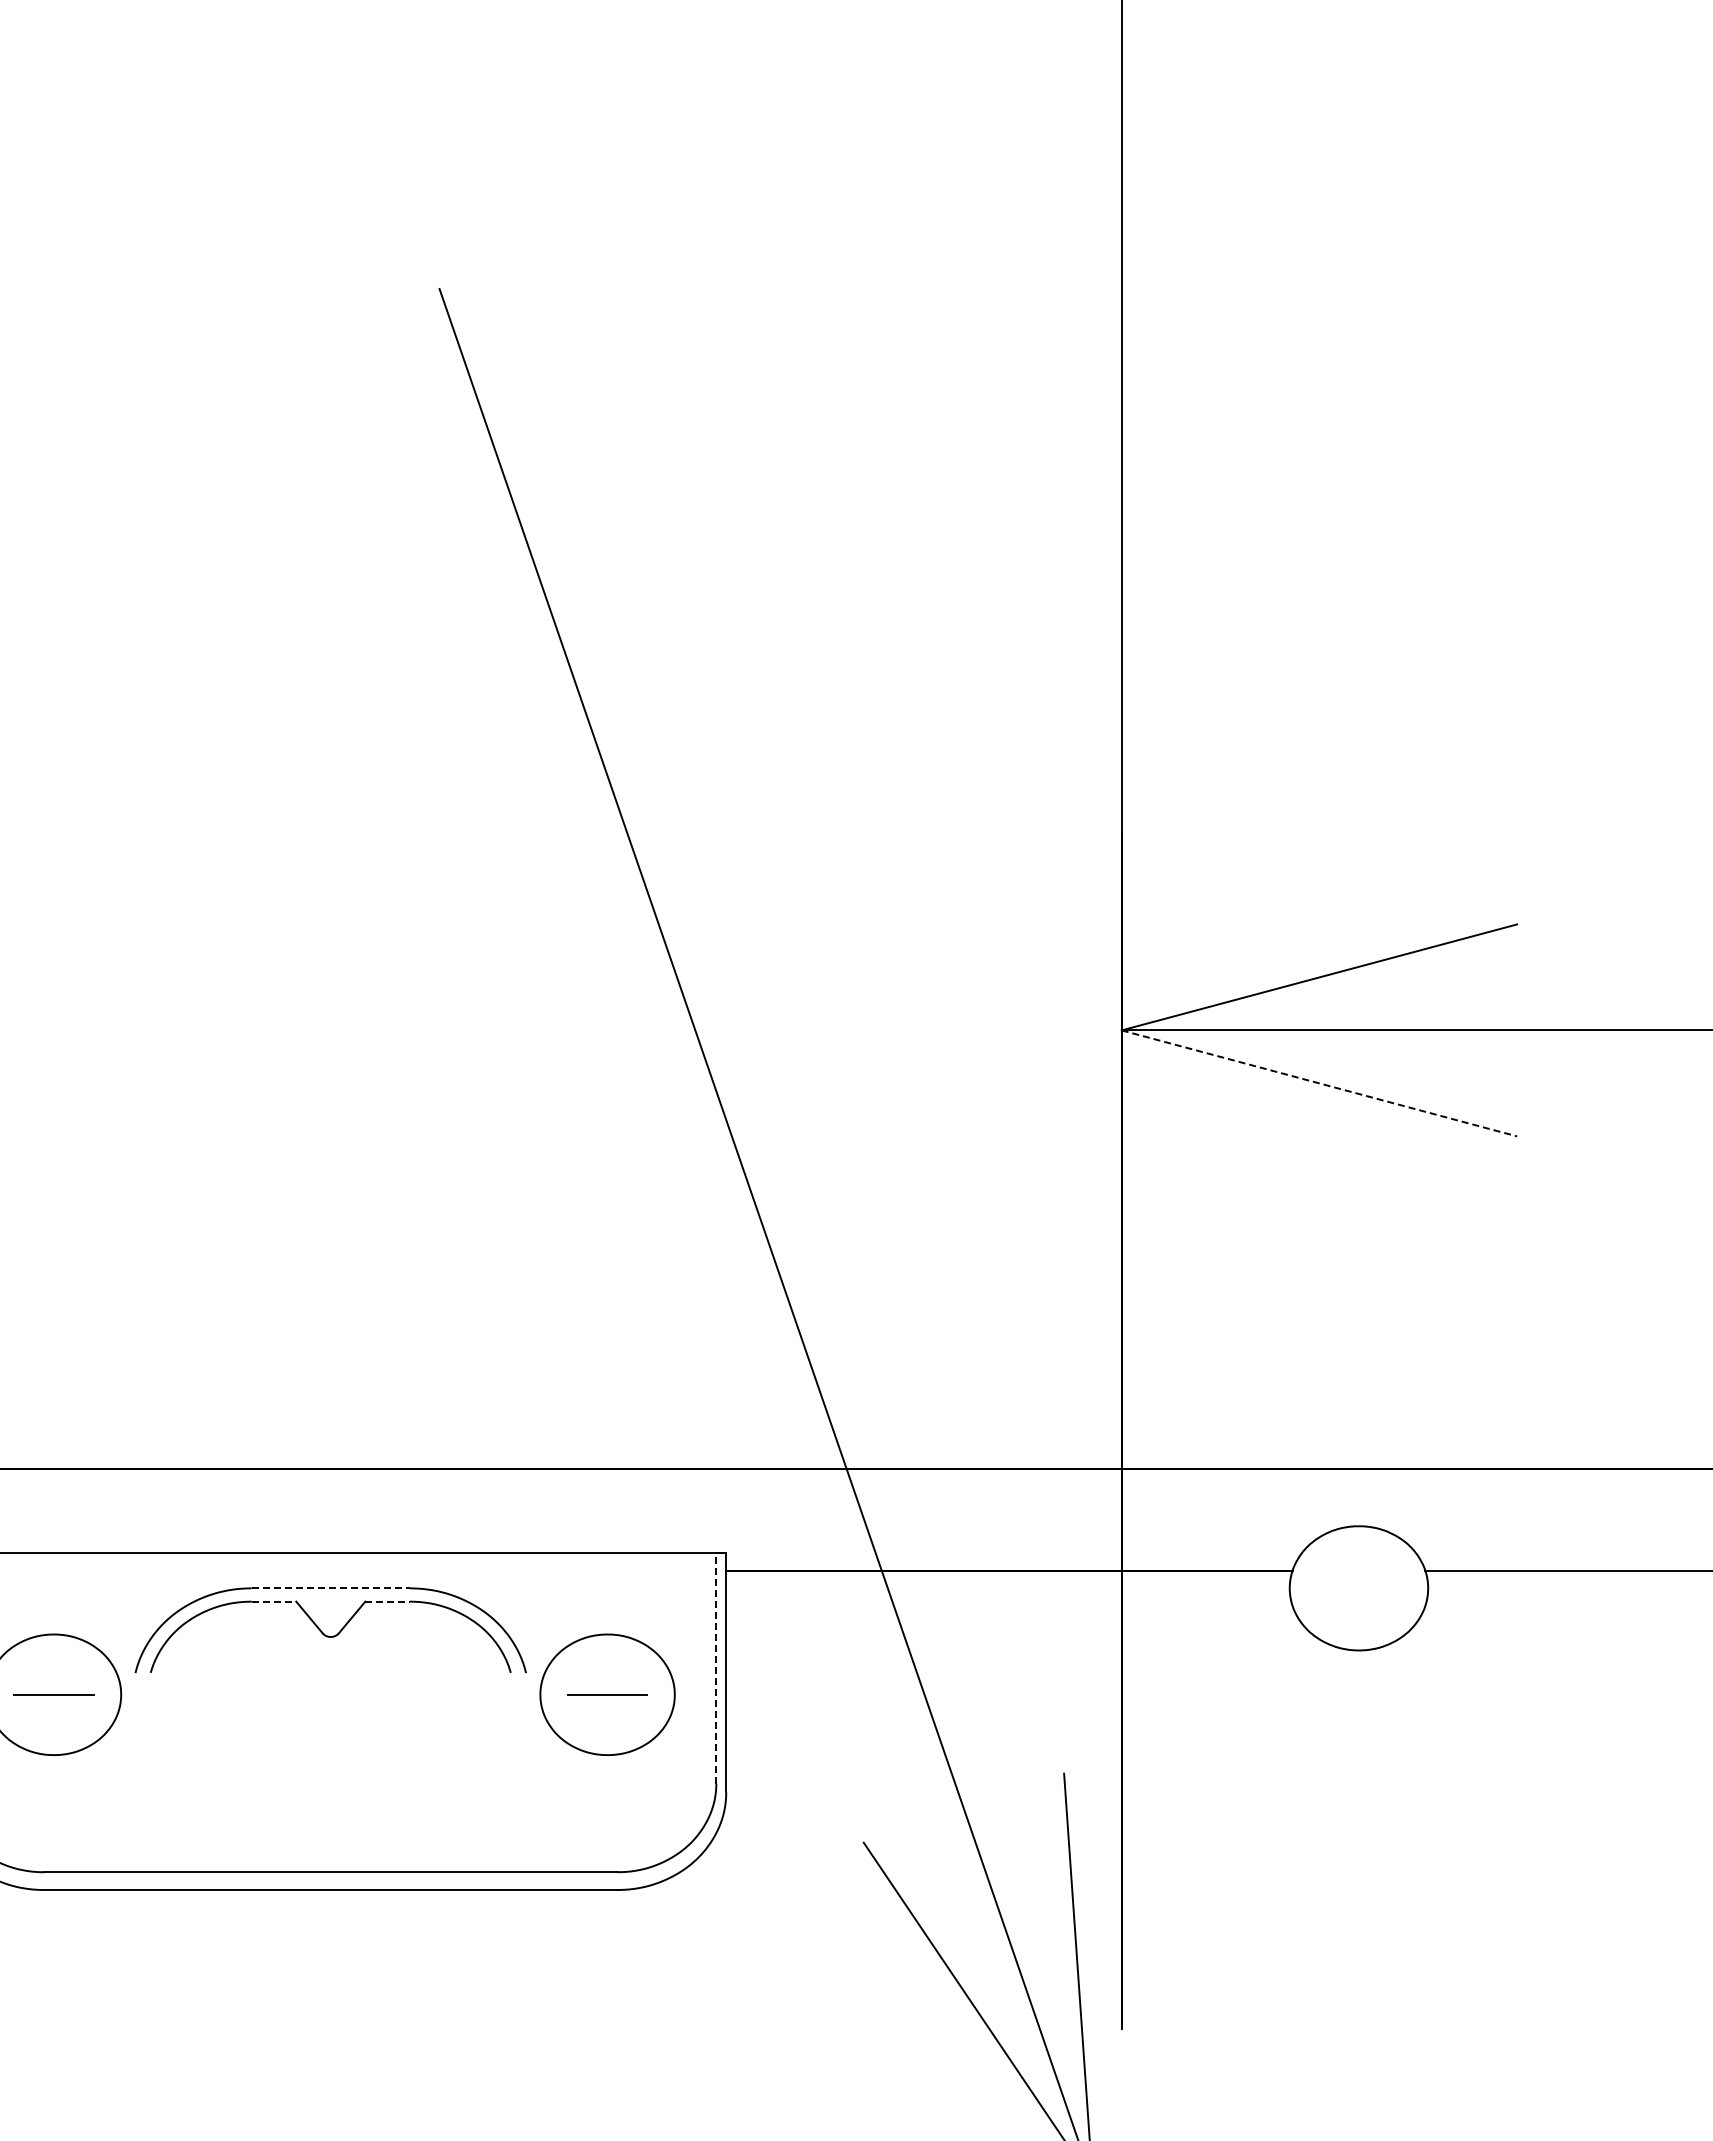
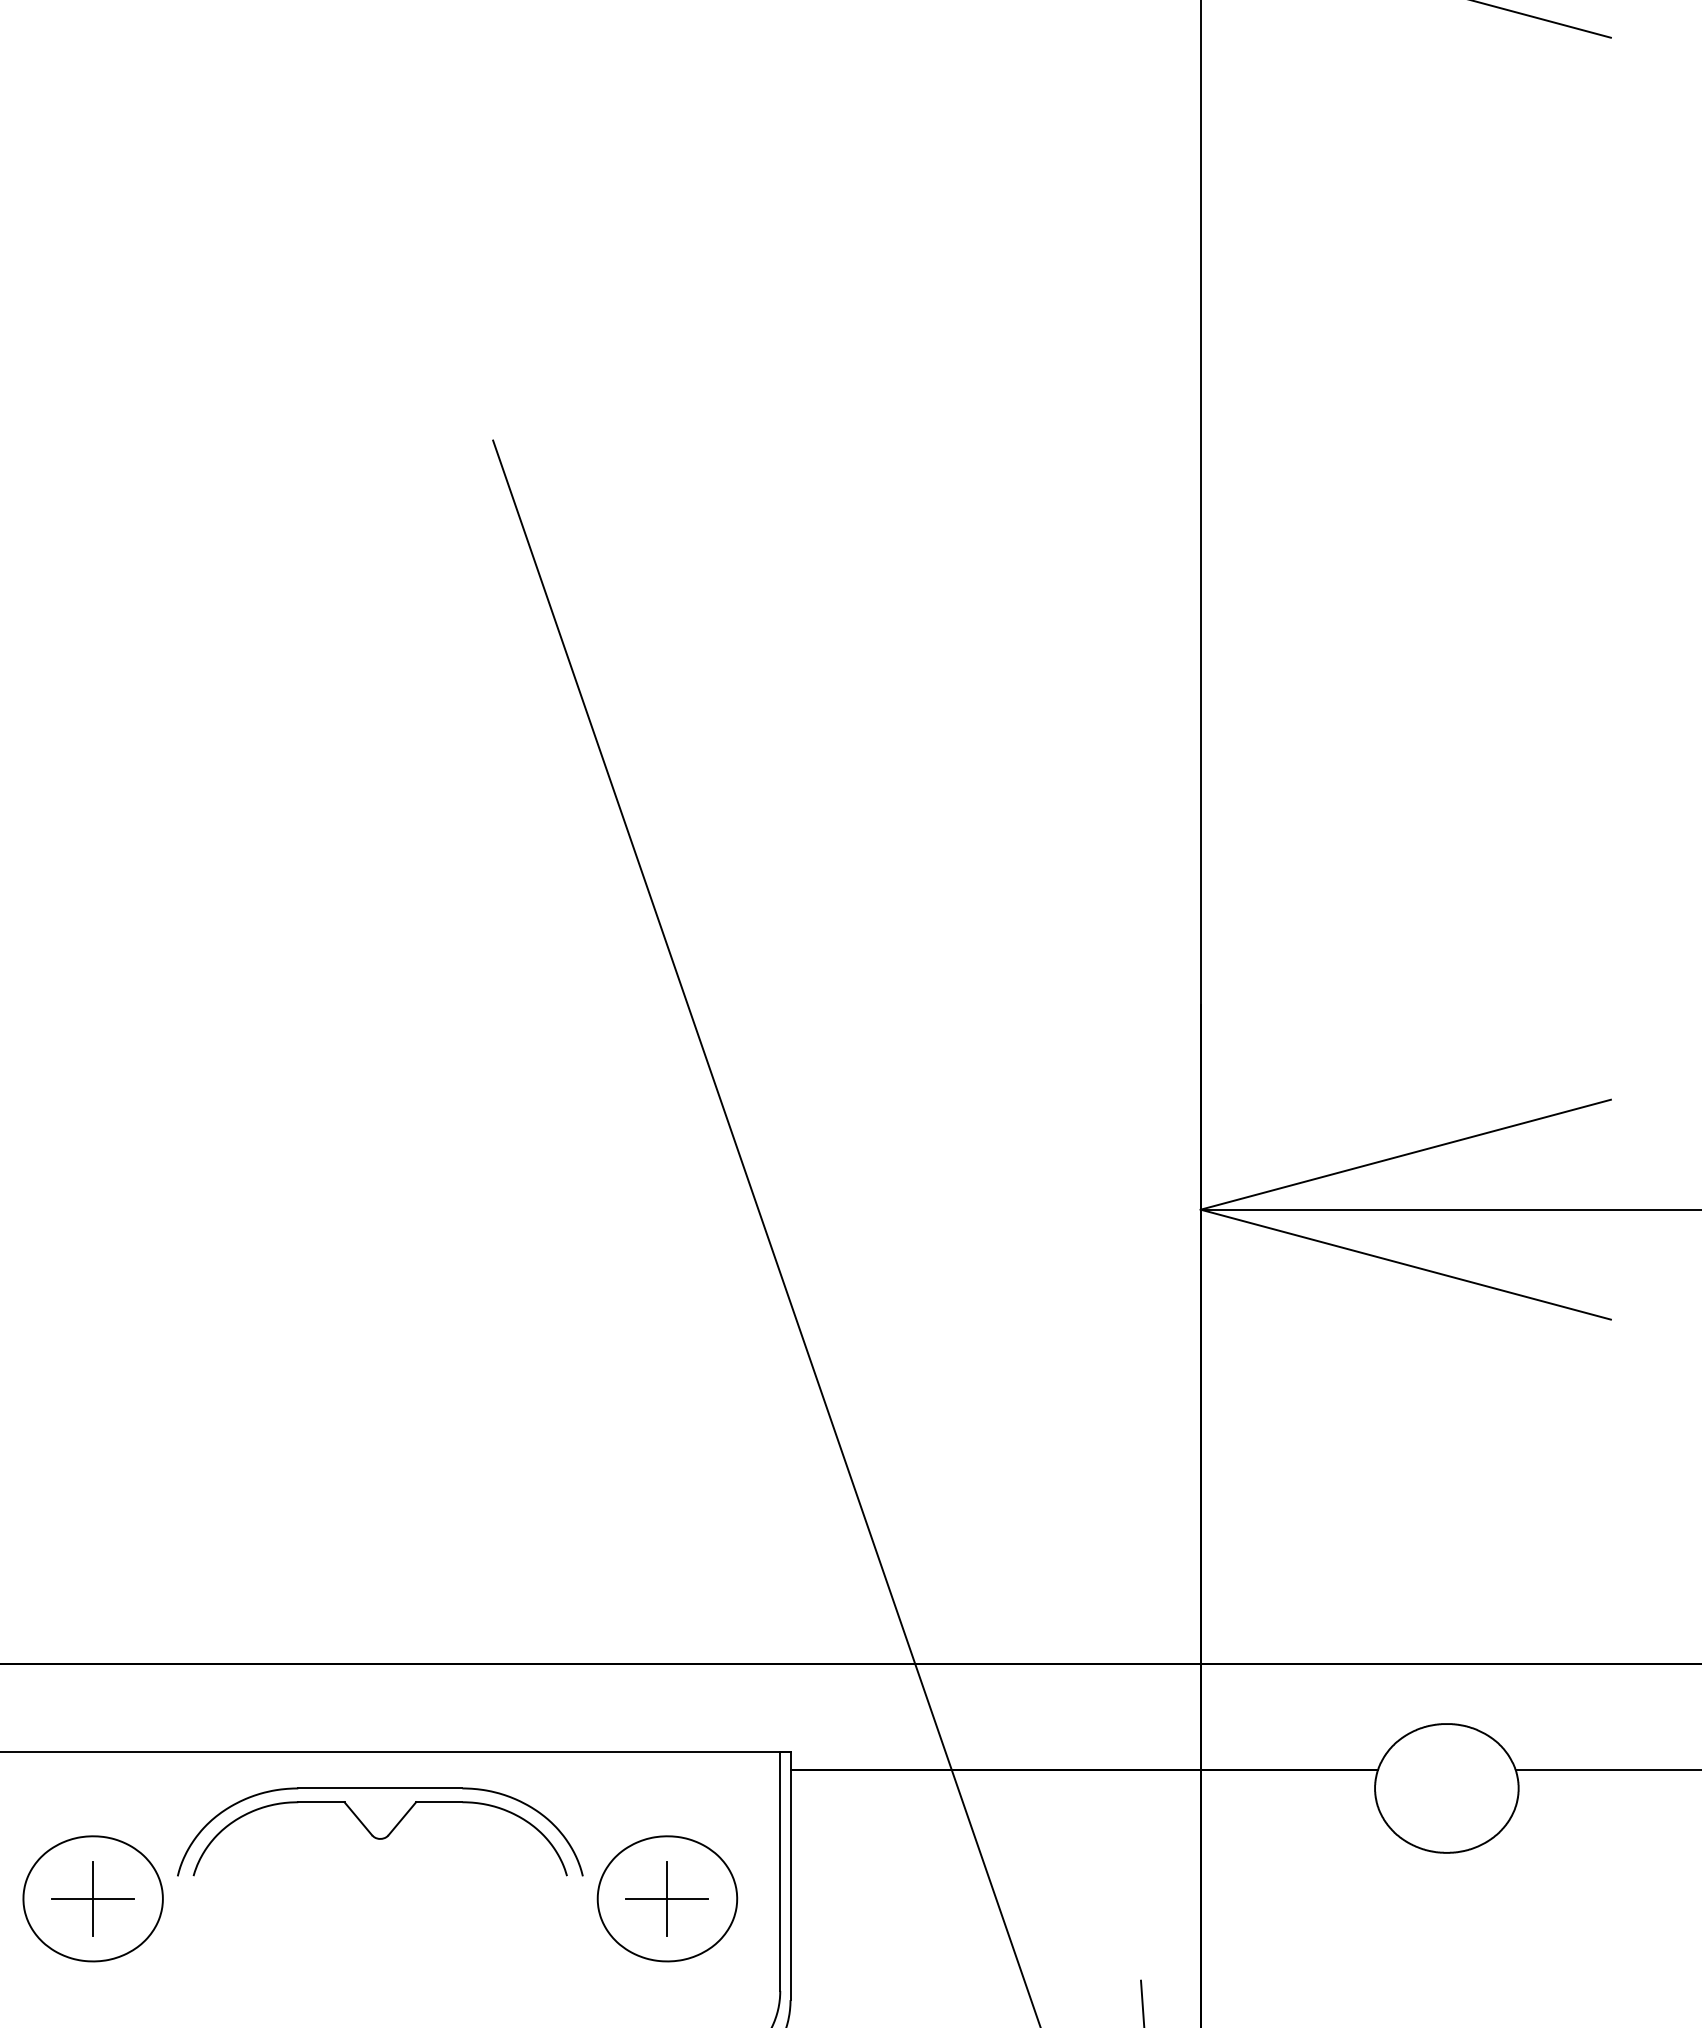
line: (1319, 1083) -> (1405, 1264), dashed -> solid
line: (331, 1588) -> (381, 1788), dashed -> solid
line: (274, 1601) -> (321, 1802), dashed -> solid
line: (388, 1601) -> (440, 1802), dashed -> solid
line: (716, 1667) -> (780, 1870), dashed -> solid
line: (53, 1694) -> (92, 1898), added
line: (607, 1694) -> (667, 1898), added

